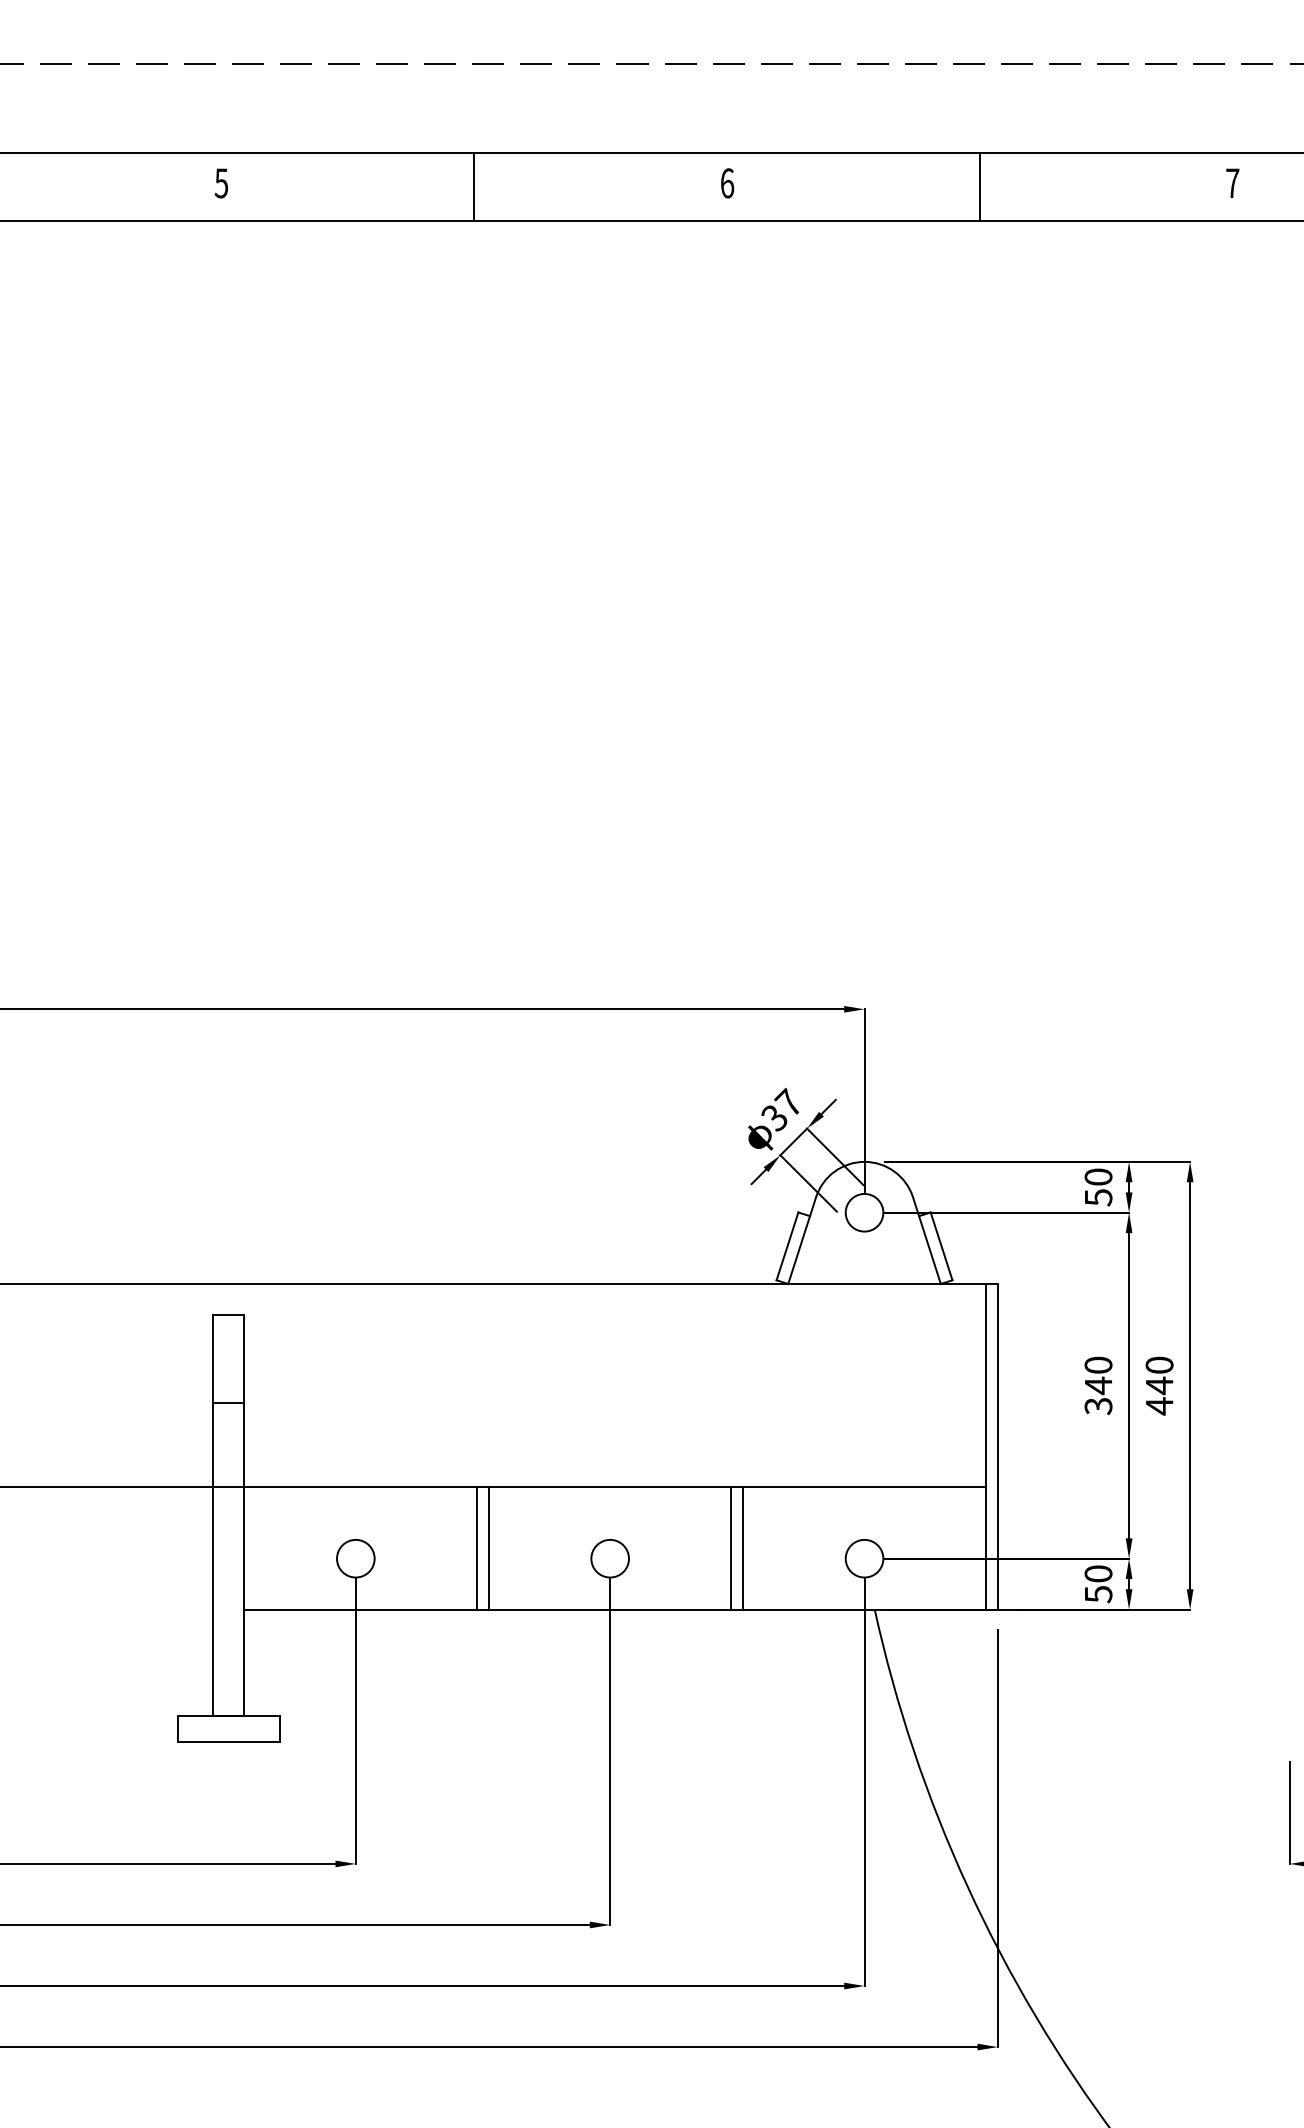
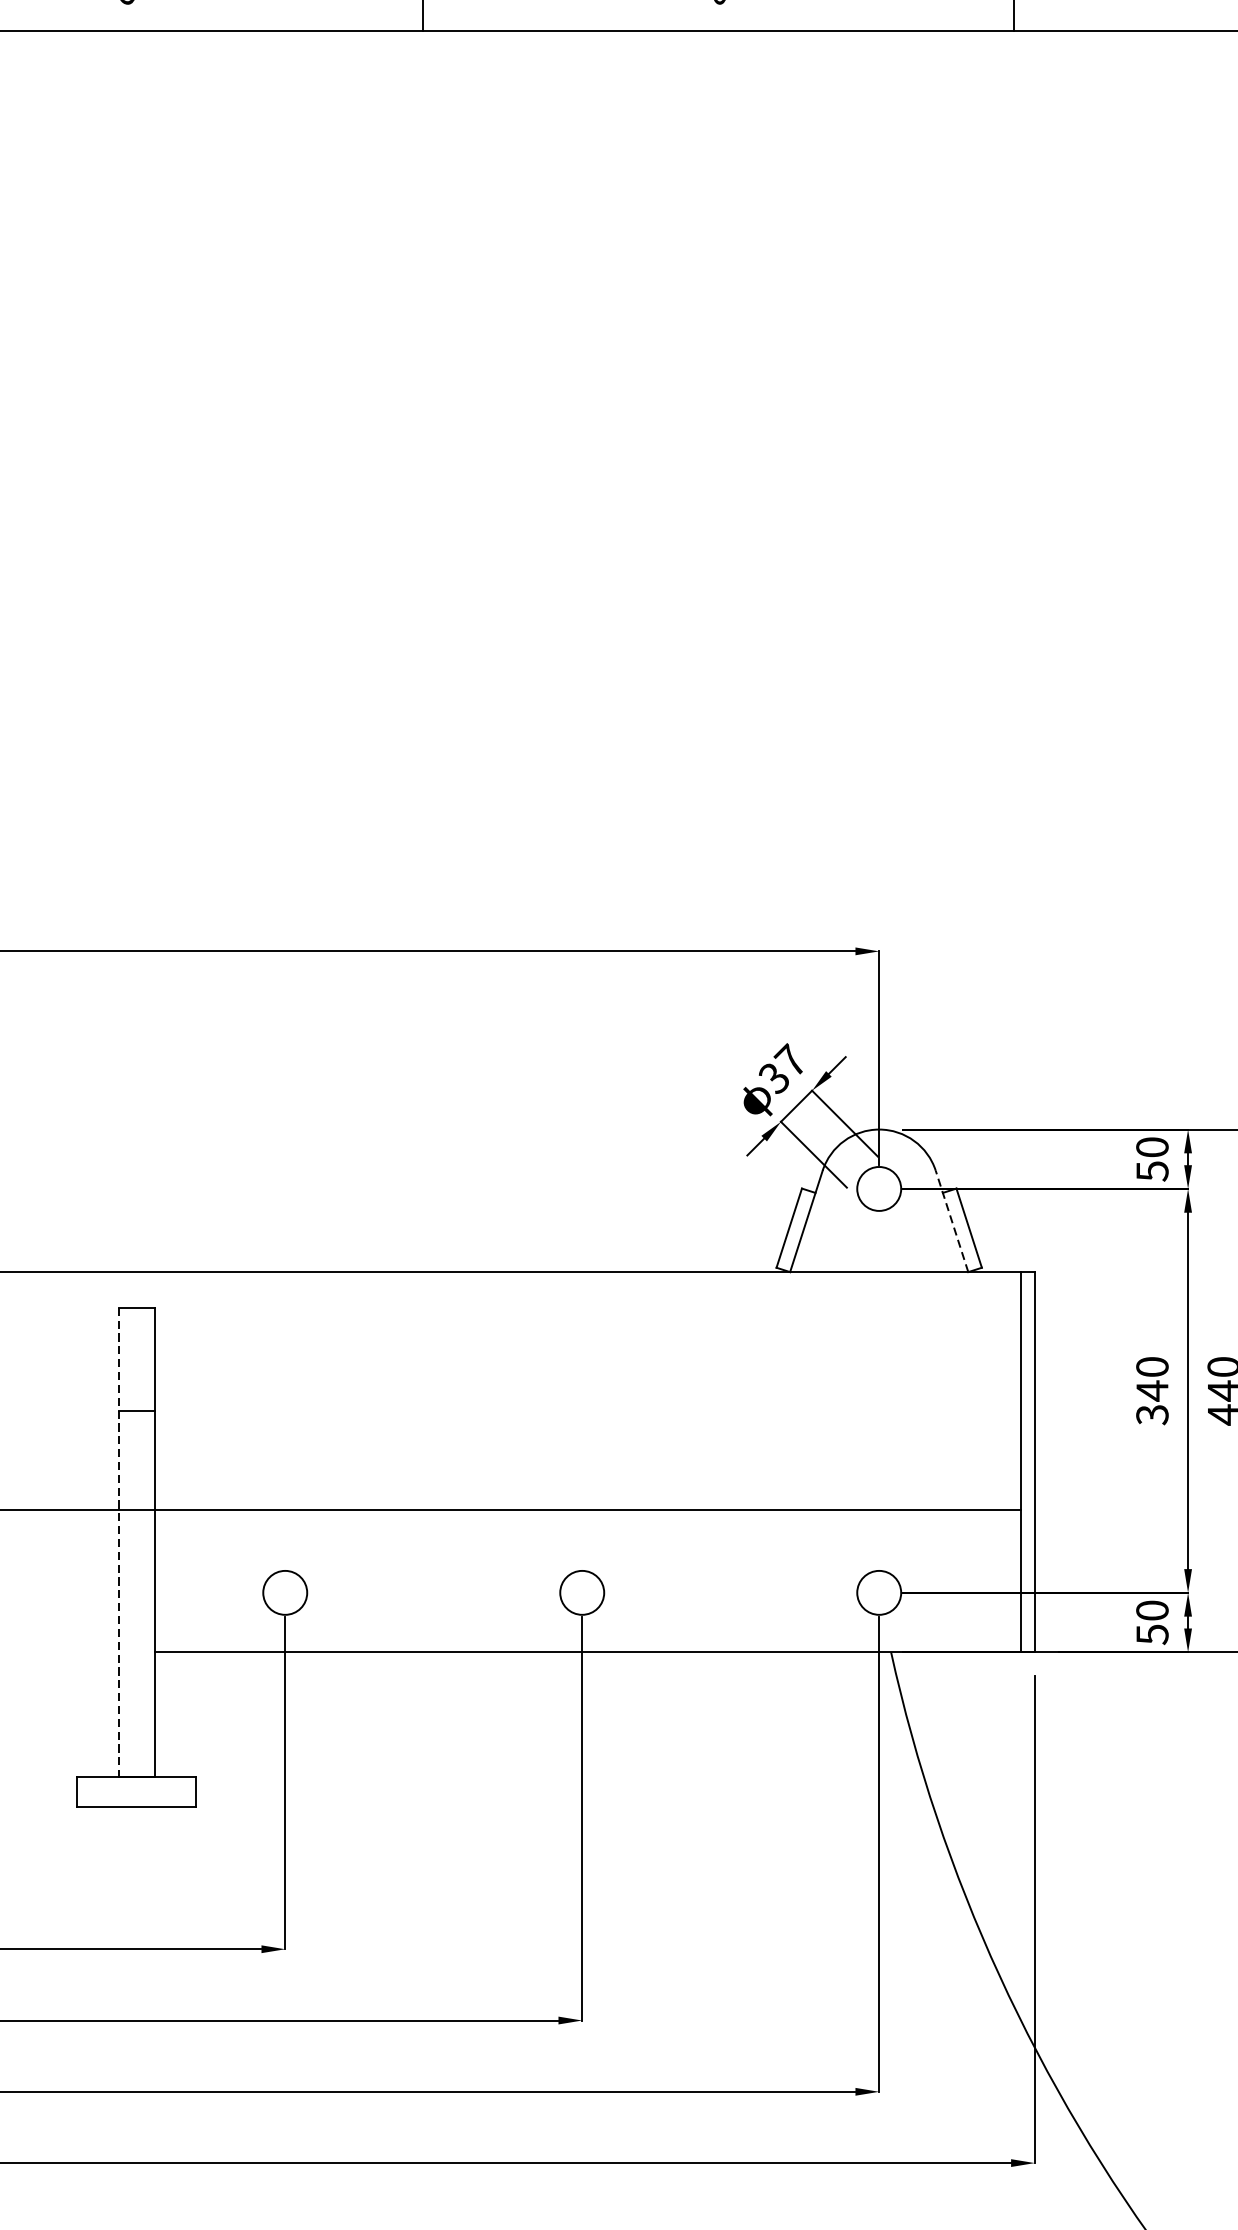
line: (926, 1240) -> (951, 1221), solid -> dashed
line: (213, 1515) -> (119, 1542), solid -> dashed
line: (476, 1548) -> (426, 1580), removed
line: (489, 1548) -> (441, 1580), removed
line: (731, 1548) -> (723, 1580), removed
line: (743, 1548) -> (737, 1580), removed

